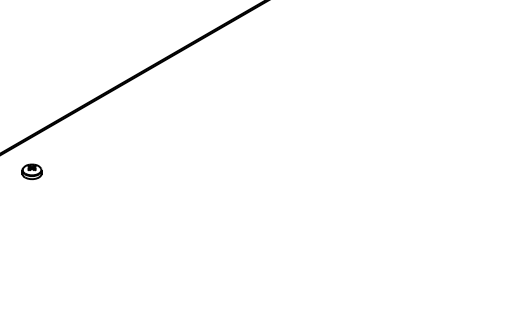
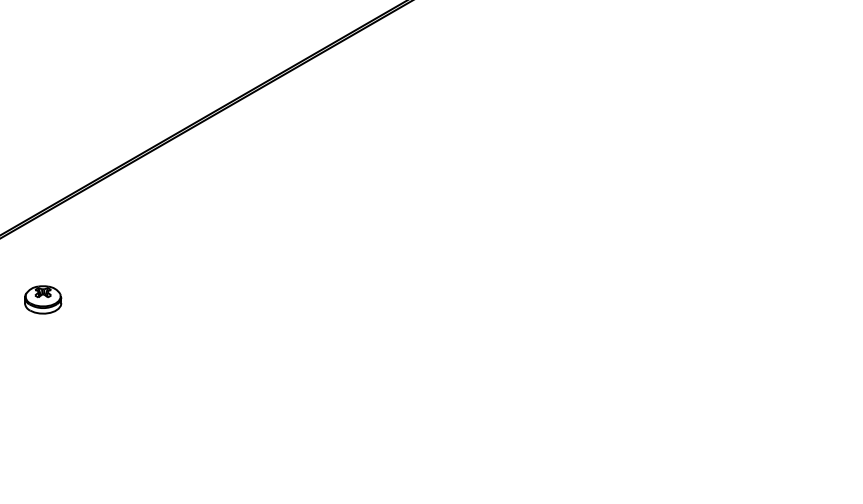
part: (31, 171) -> (42, 299), moved

